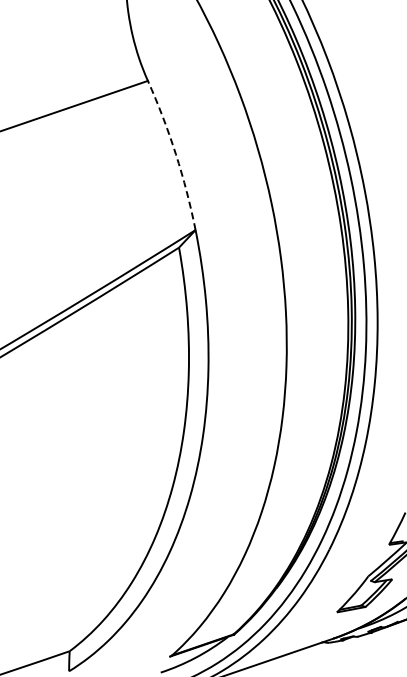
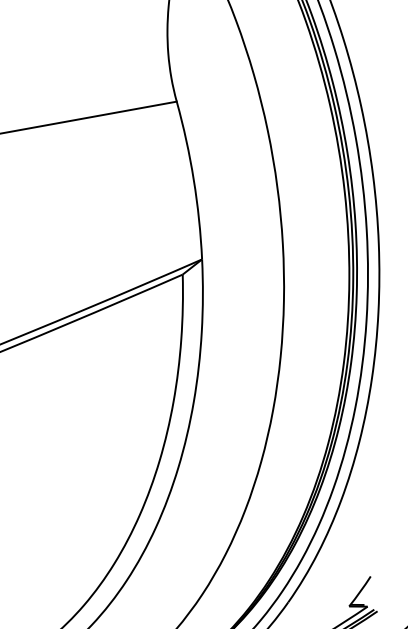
arc: (175, 154) -> (193, 180), dashed -> solid

